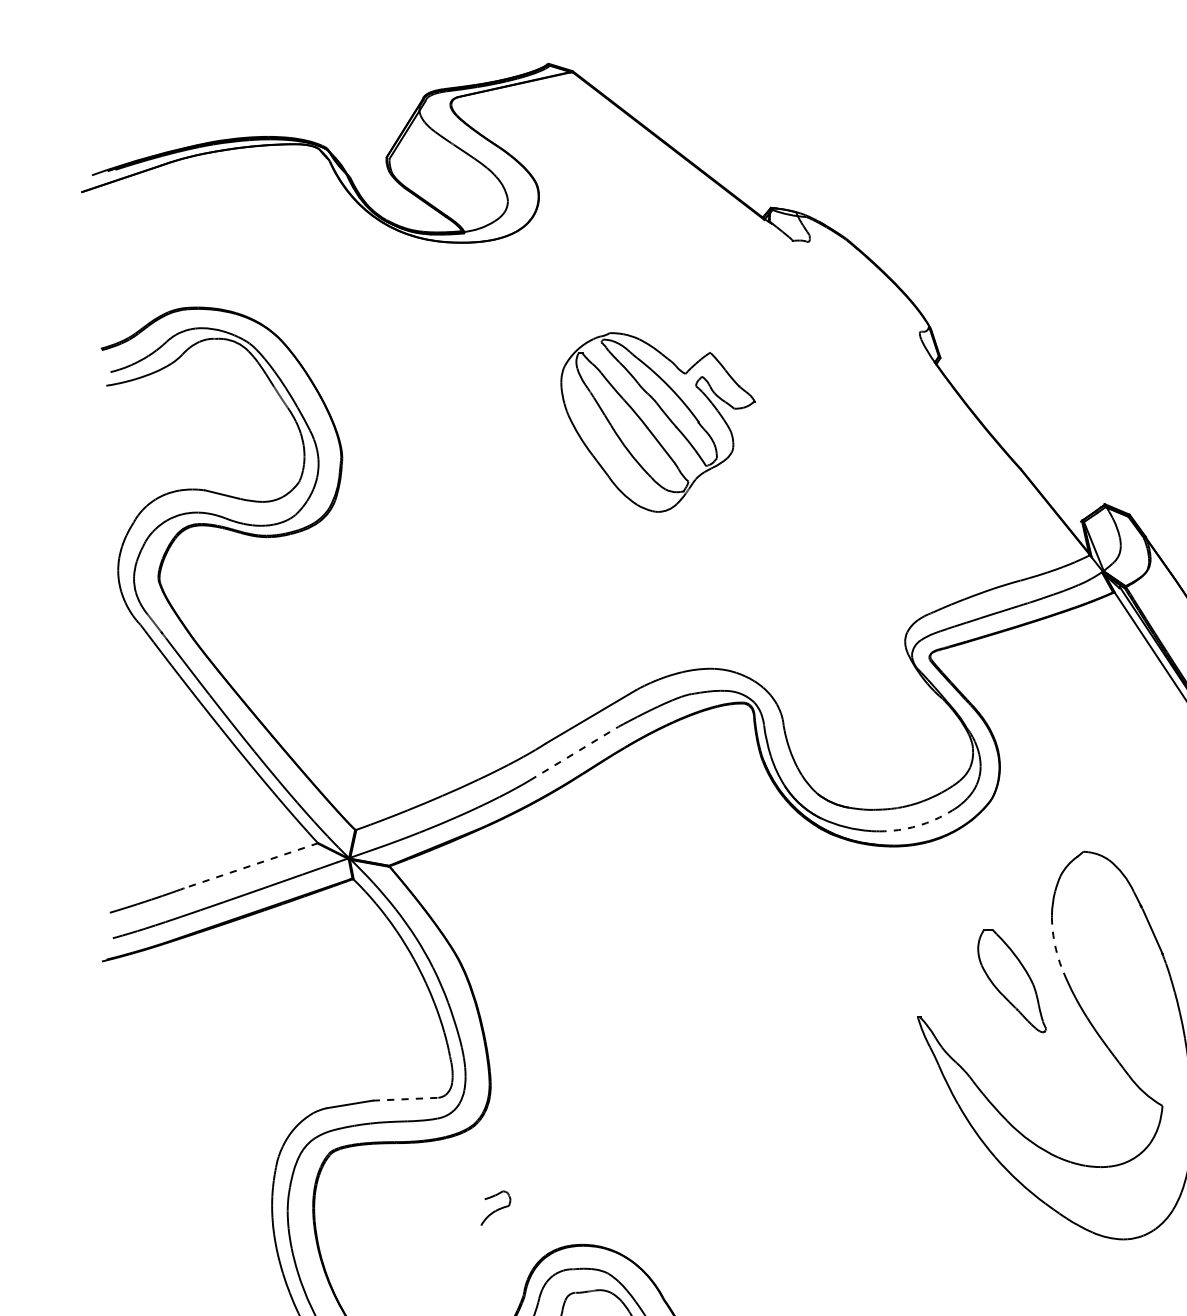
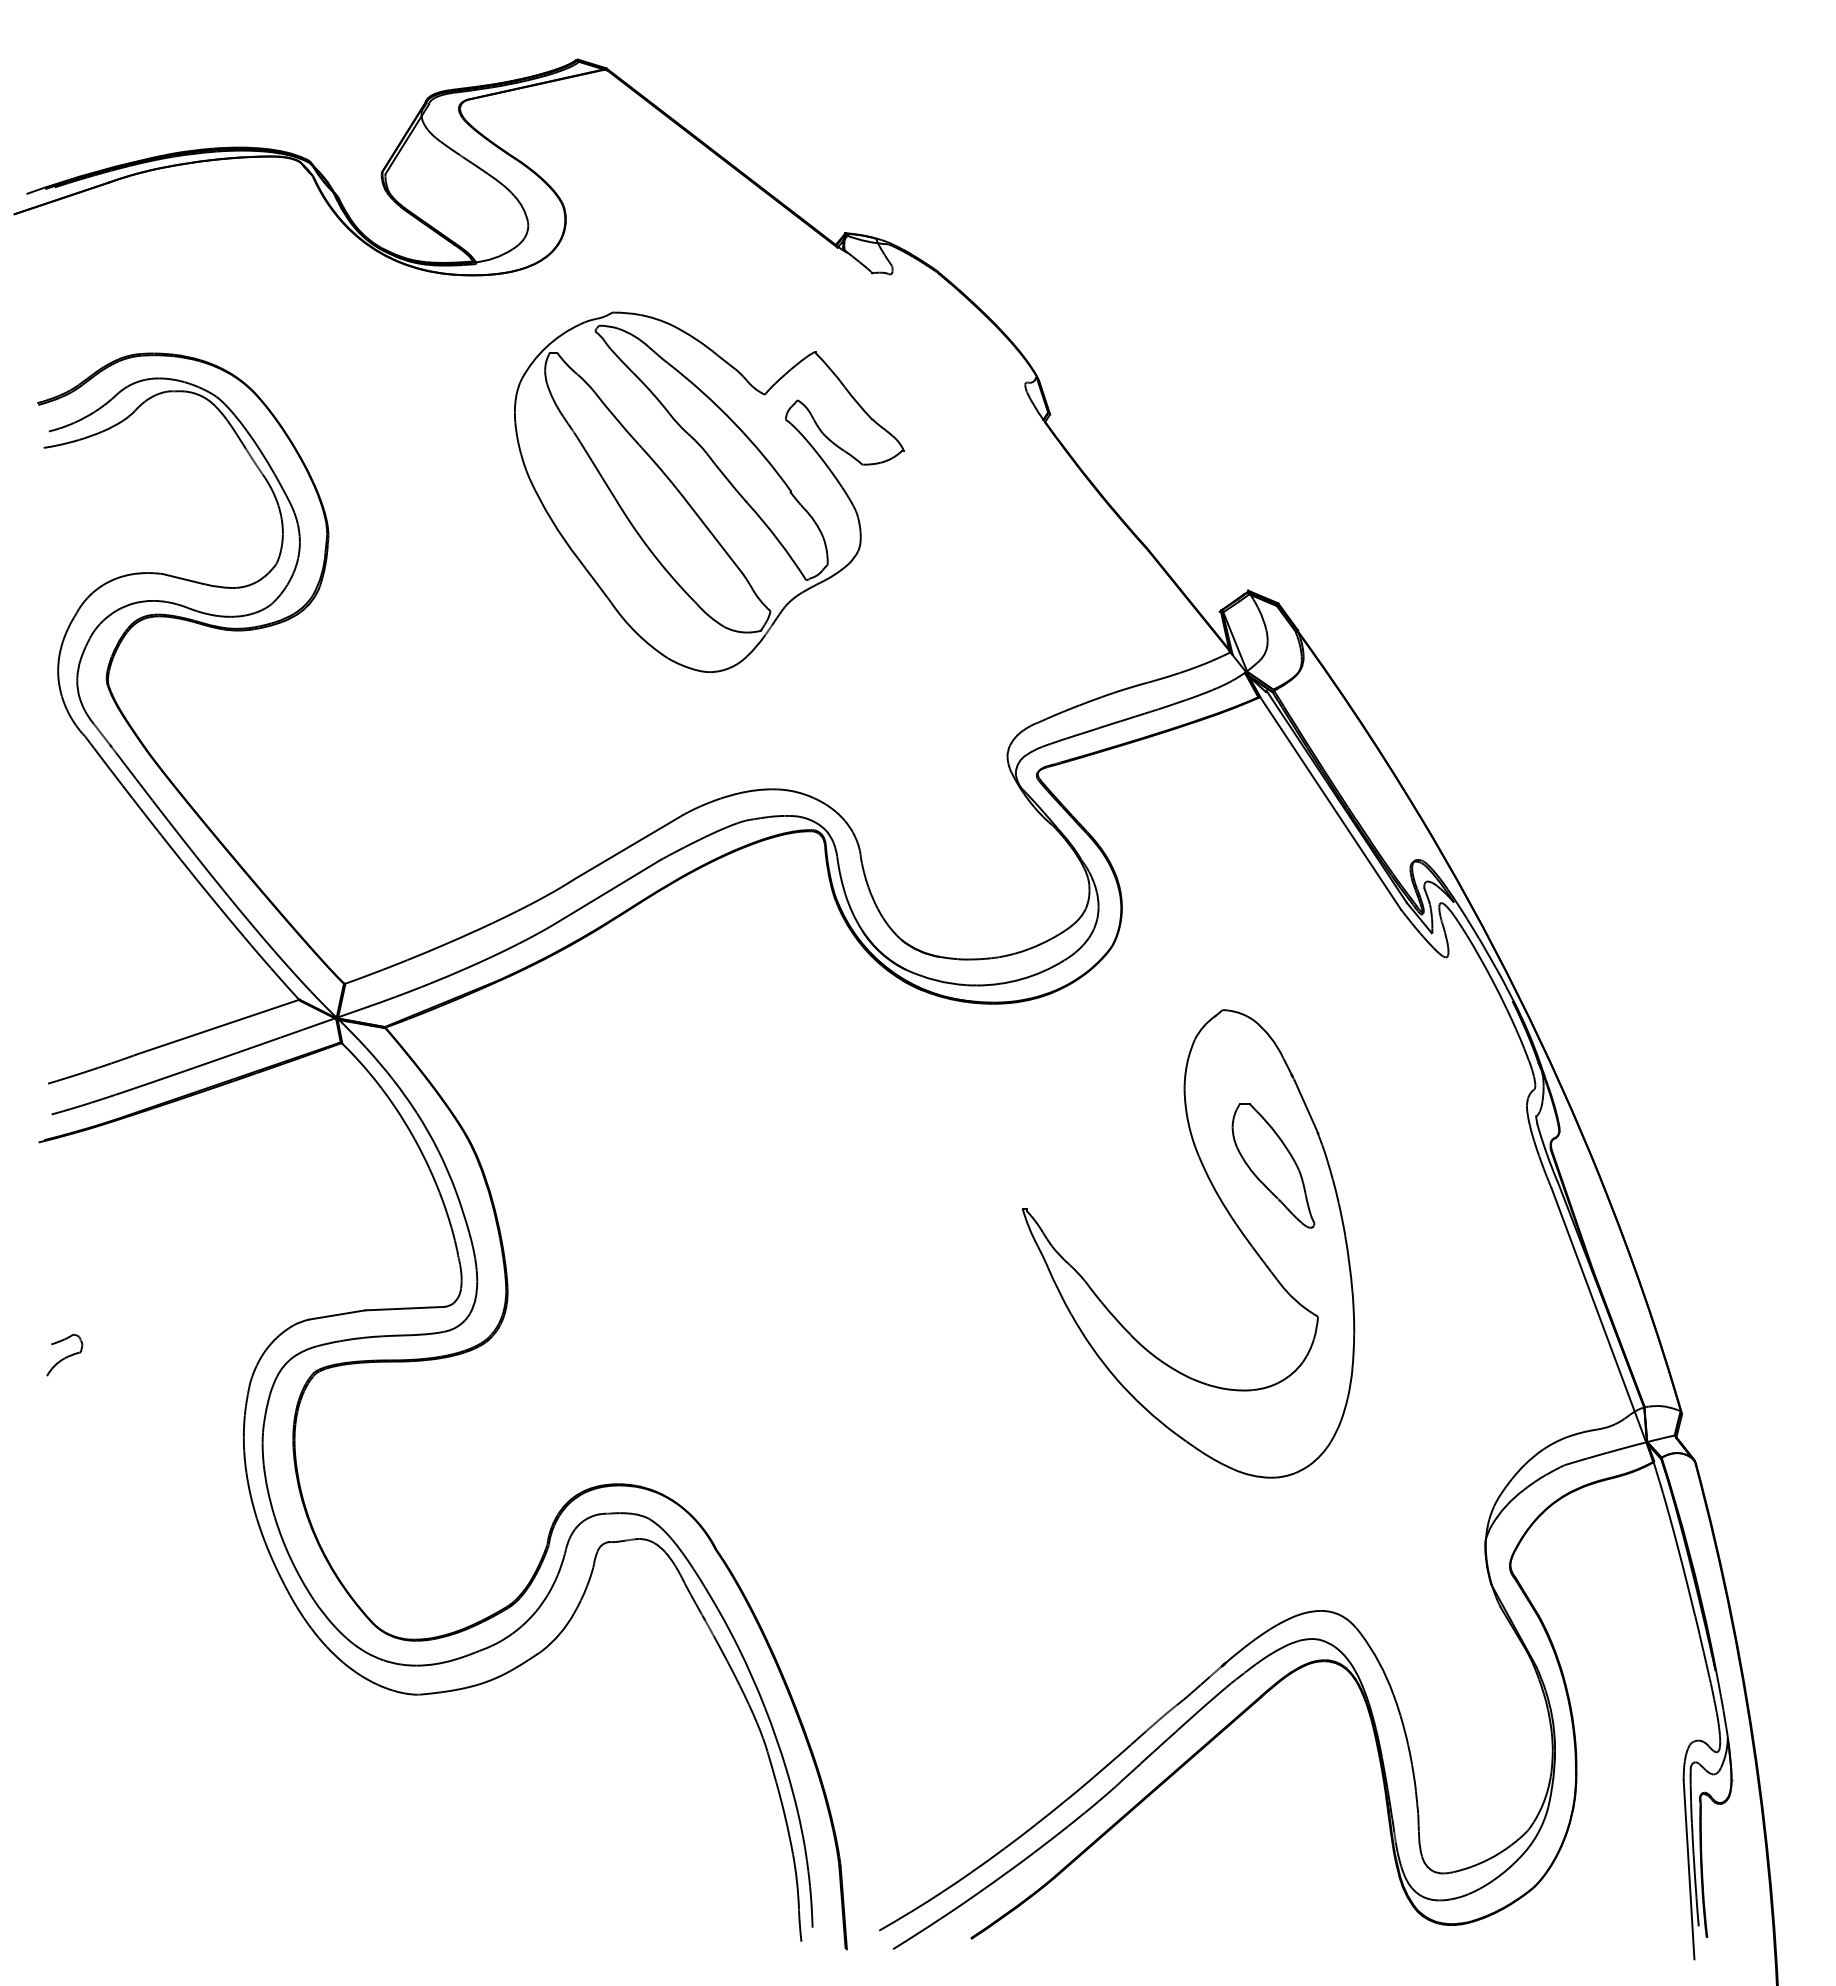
part: (658, 421) -> (709, 491), size x1.67
line: (574, 753) -> (608, 891), dashed -> solid
arc: (917, 826) -> (1022, 979), dashed -> solid
line: (251, 866) -> (218, 1027), dashed -> solid
arc: (1055, 945) -> (1188, 1123), dashed -> solid
part: (1012, 980) -> (1273, 1165), moved
line: (405, 1099) -> (404, 1308), dashed -> solid
part: (495, 1207) -> (64, 1354), moved

